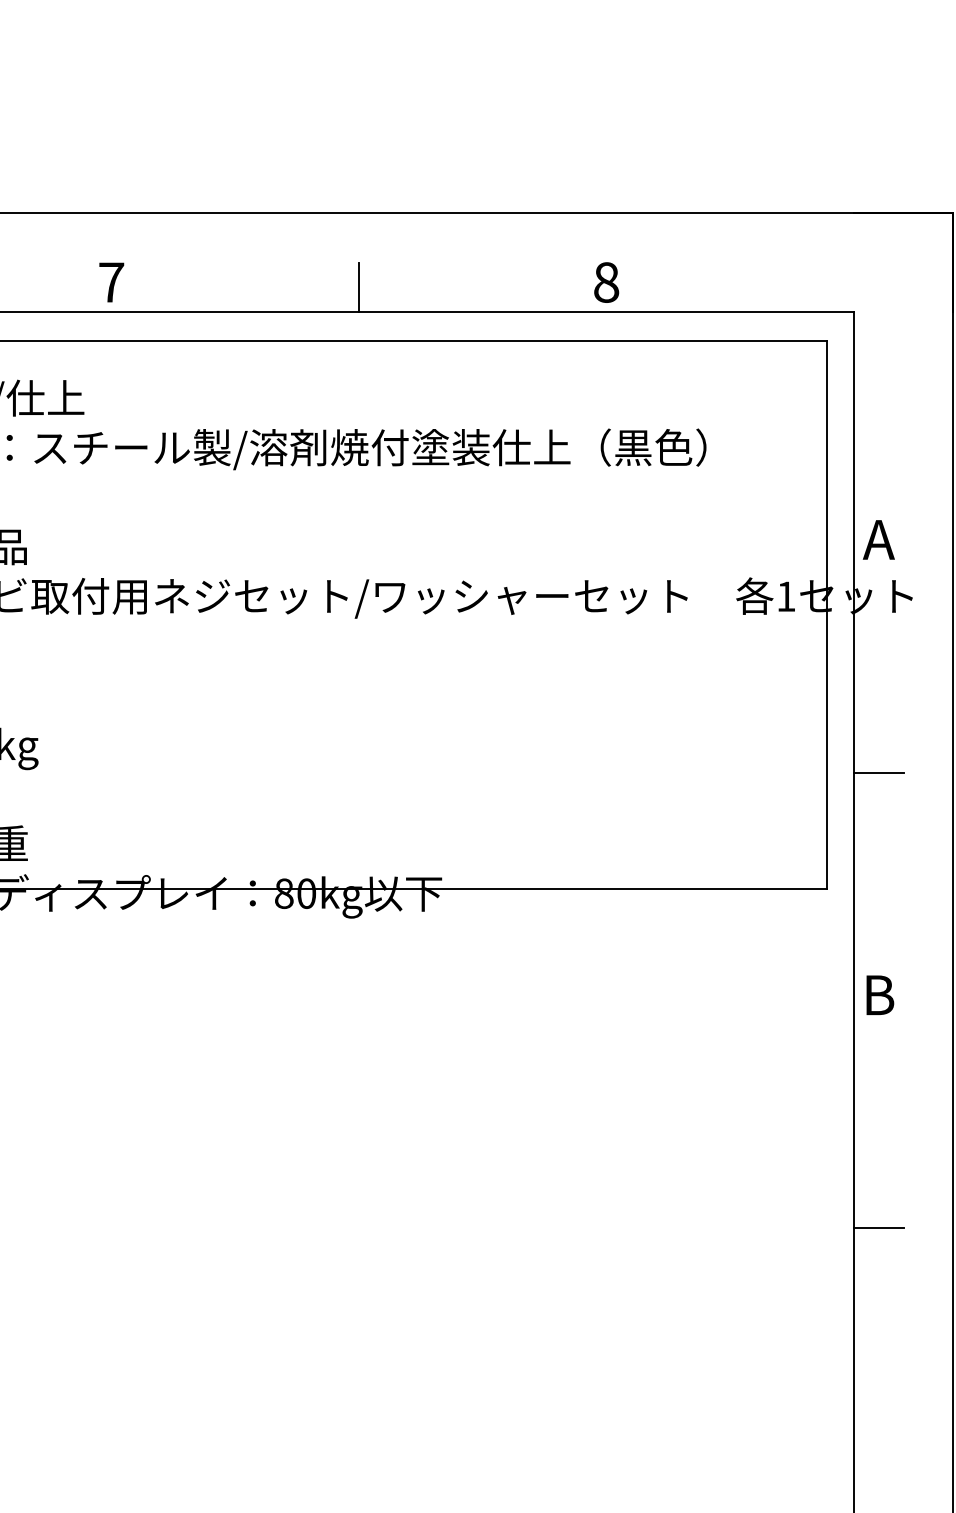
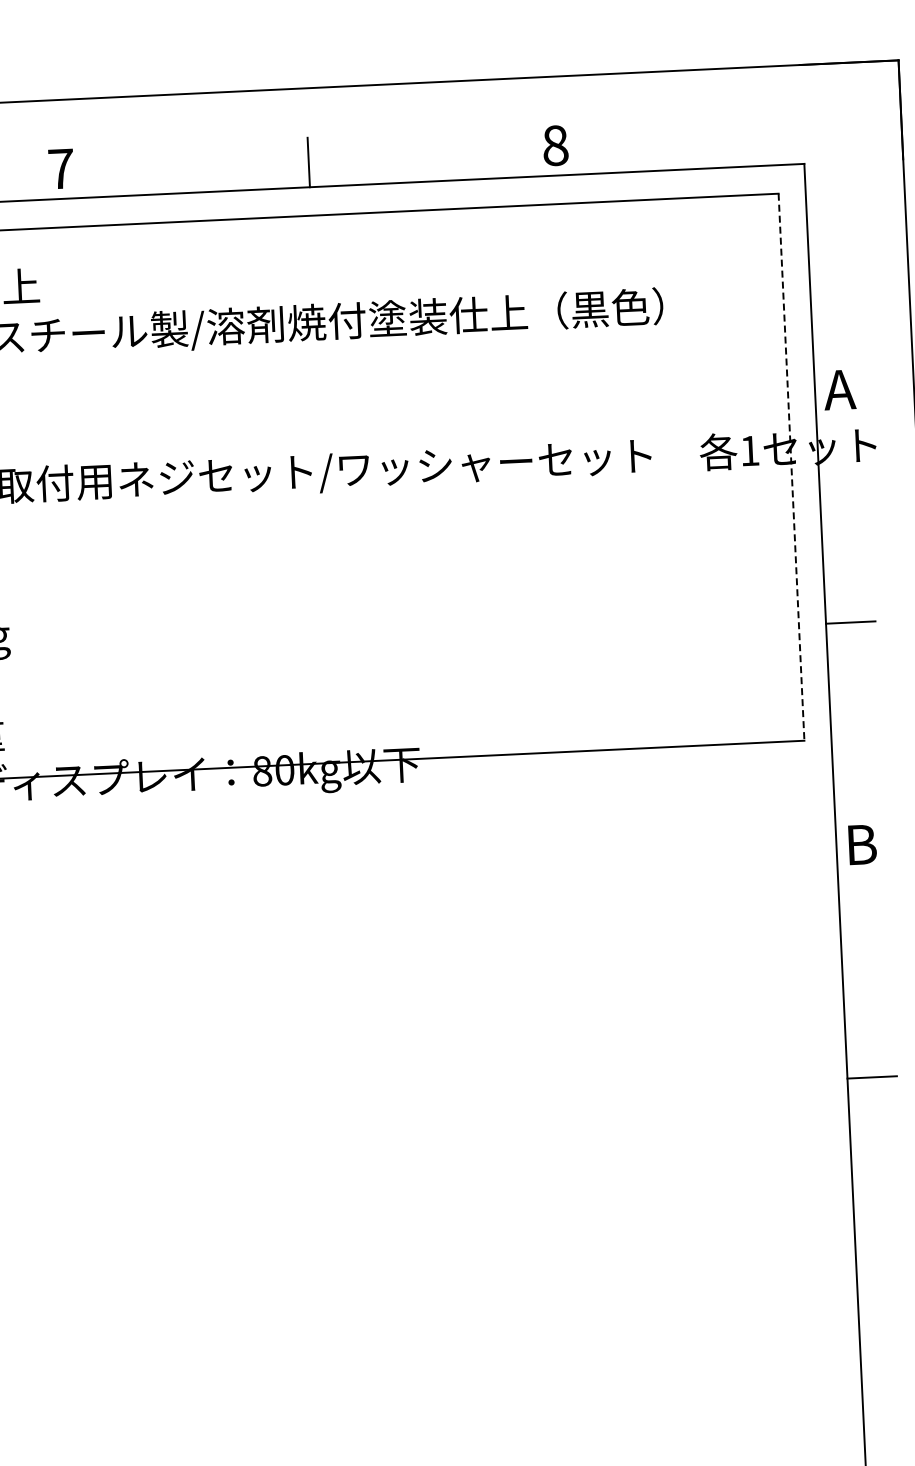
line: (827, 614) -> (791, 466), solid -> dashed

